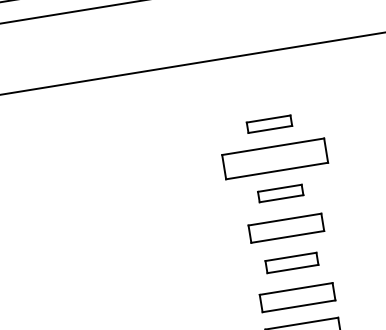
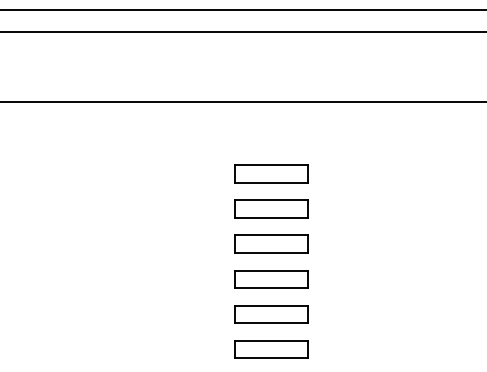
part: (269, 123) -> (271, 173), size x1.67
part: (274, 158) -> (271, 208), size x0.71
part: (280, 192) -> (271, 243), size x1.67
part: (291, 263) -> (271, 314), size x1.43

